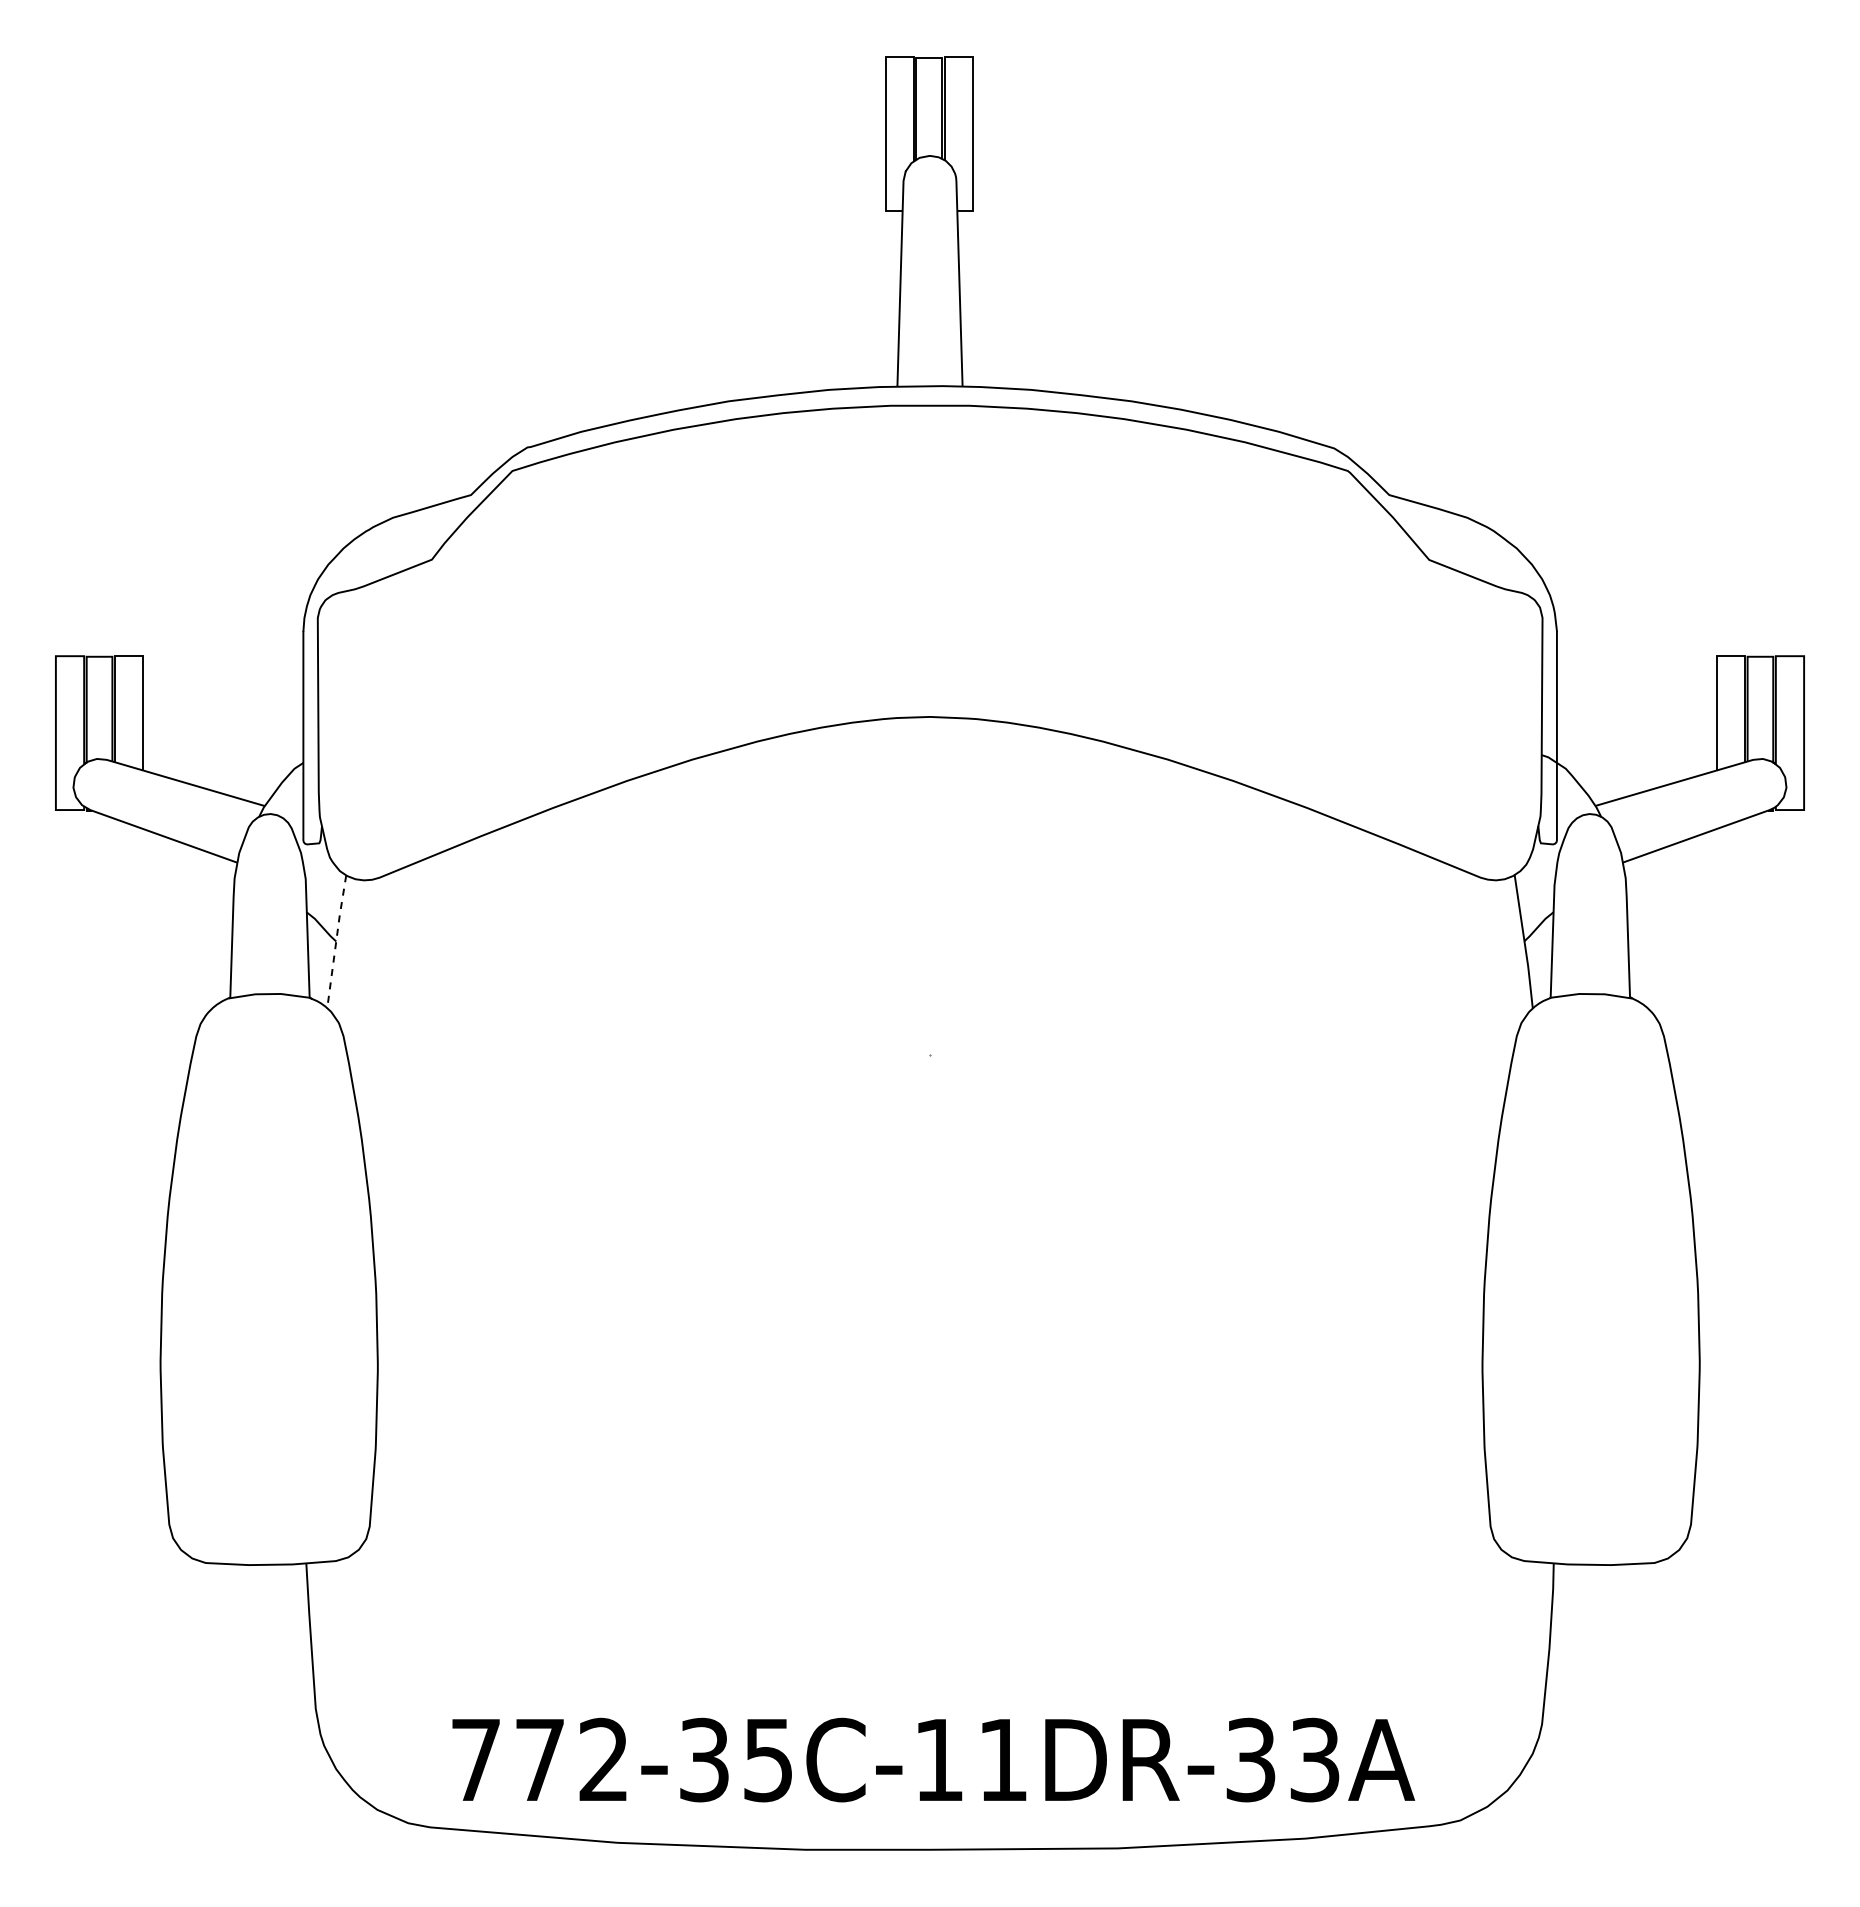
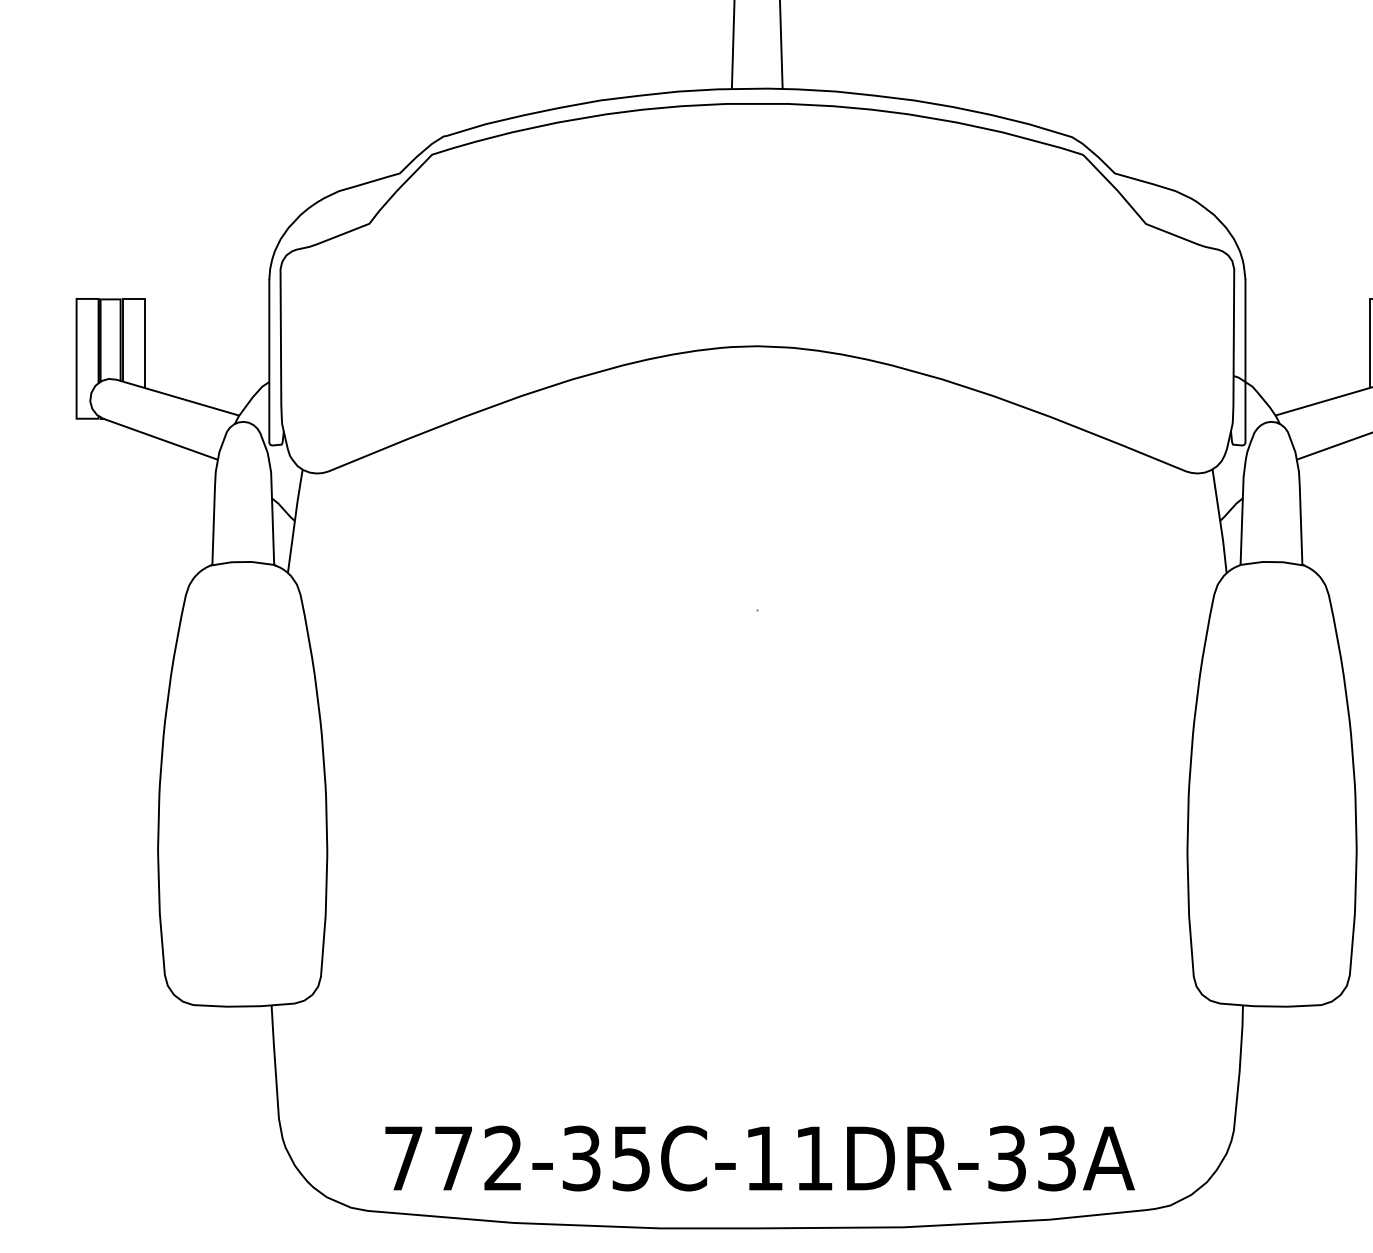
line: (336, 940) -> (295, 520), dashed -> solid

